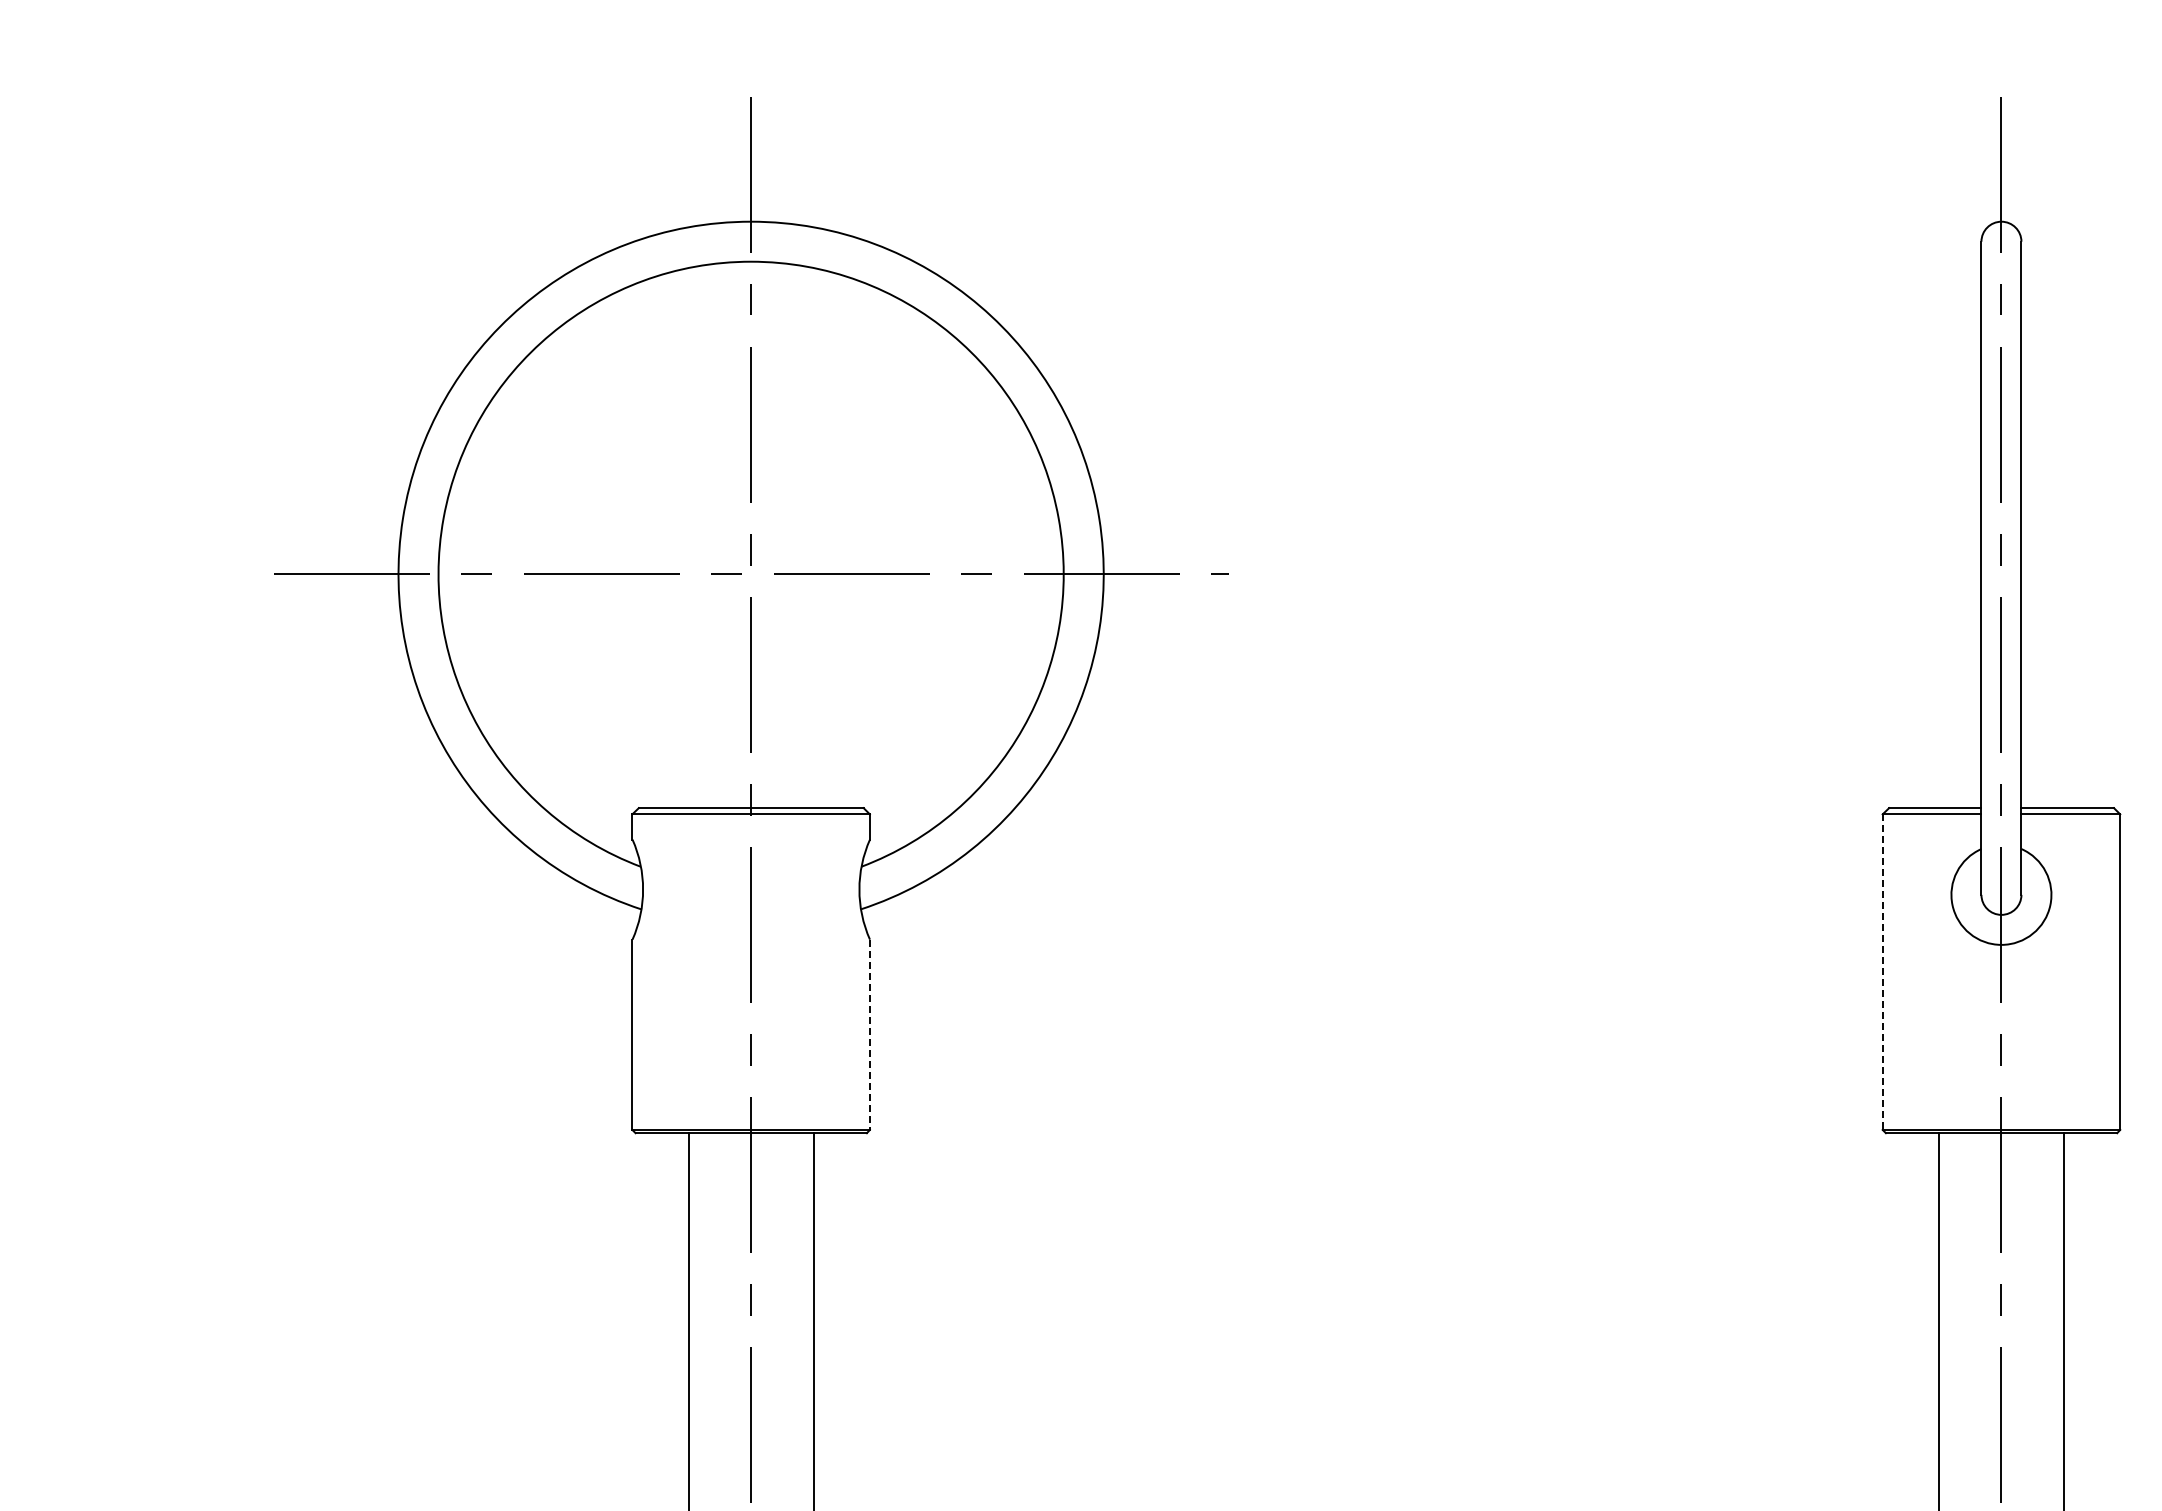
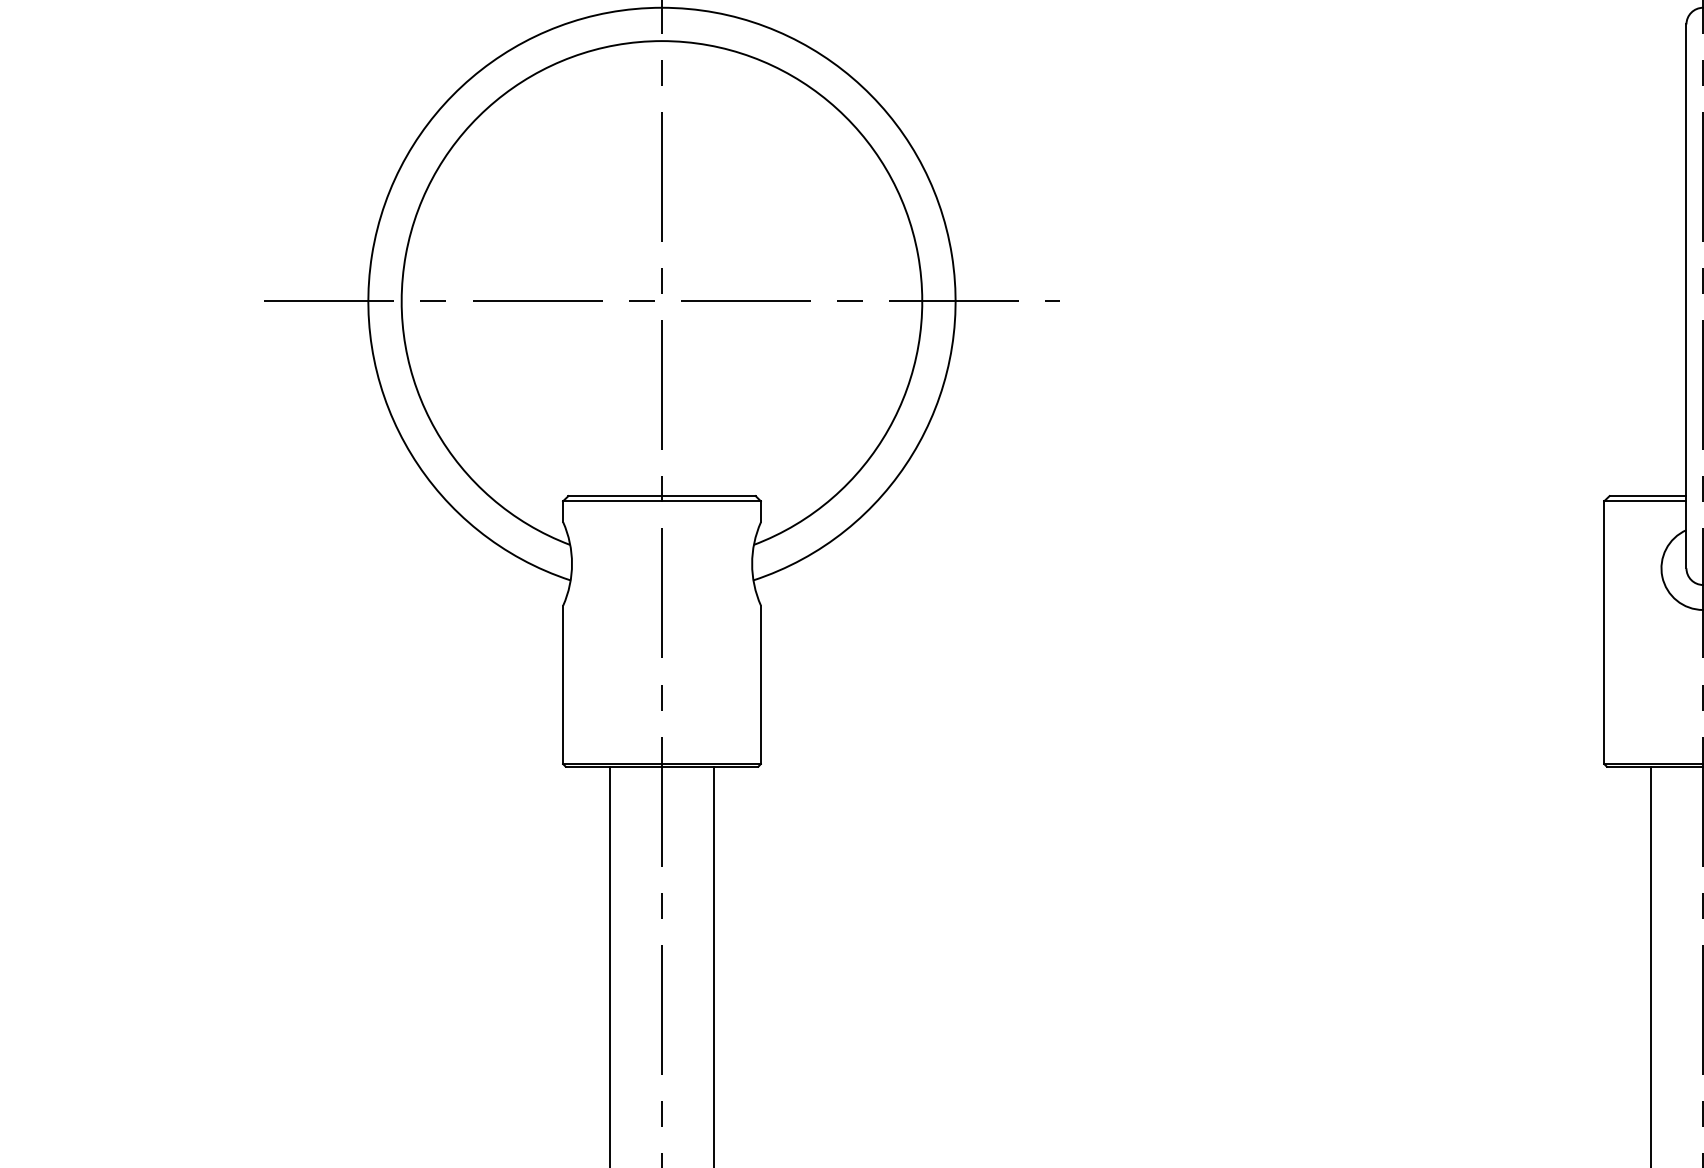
line: (1882, 972) -> (1604, 632), dashed -> solid
line: (869, 1035) -> (760, 685), dashed -> solid

